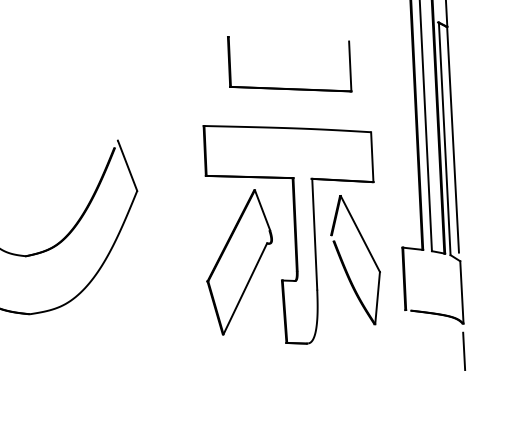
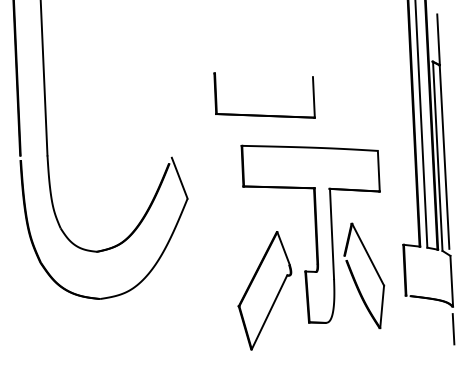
part: (289, 87) -> (264, 114), moved
part: (239, 261) -> (264, 290), moved
part: (344, 264) -> (355, 279), moved

